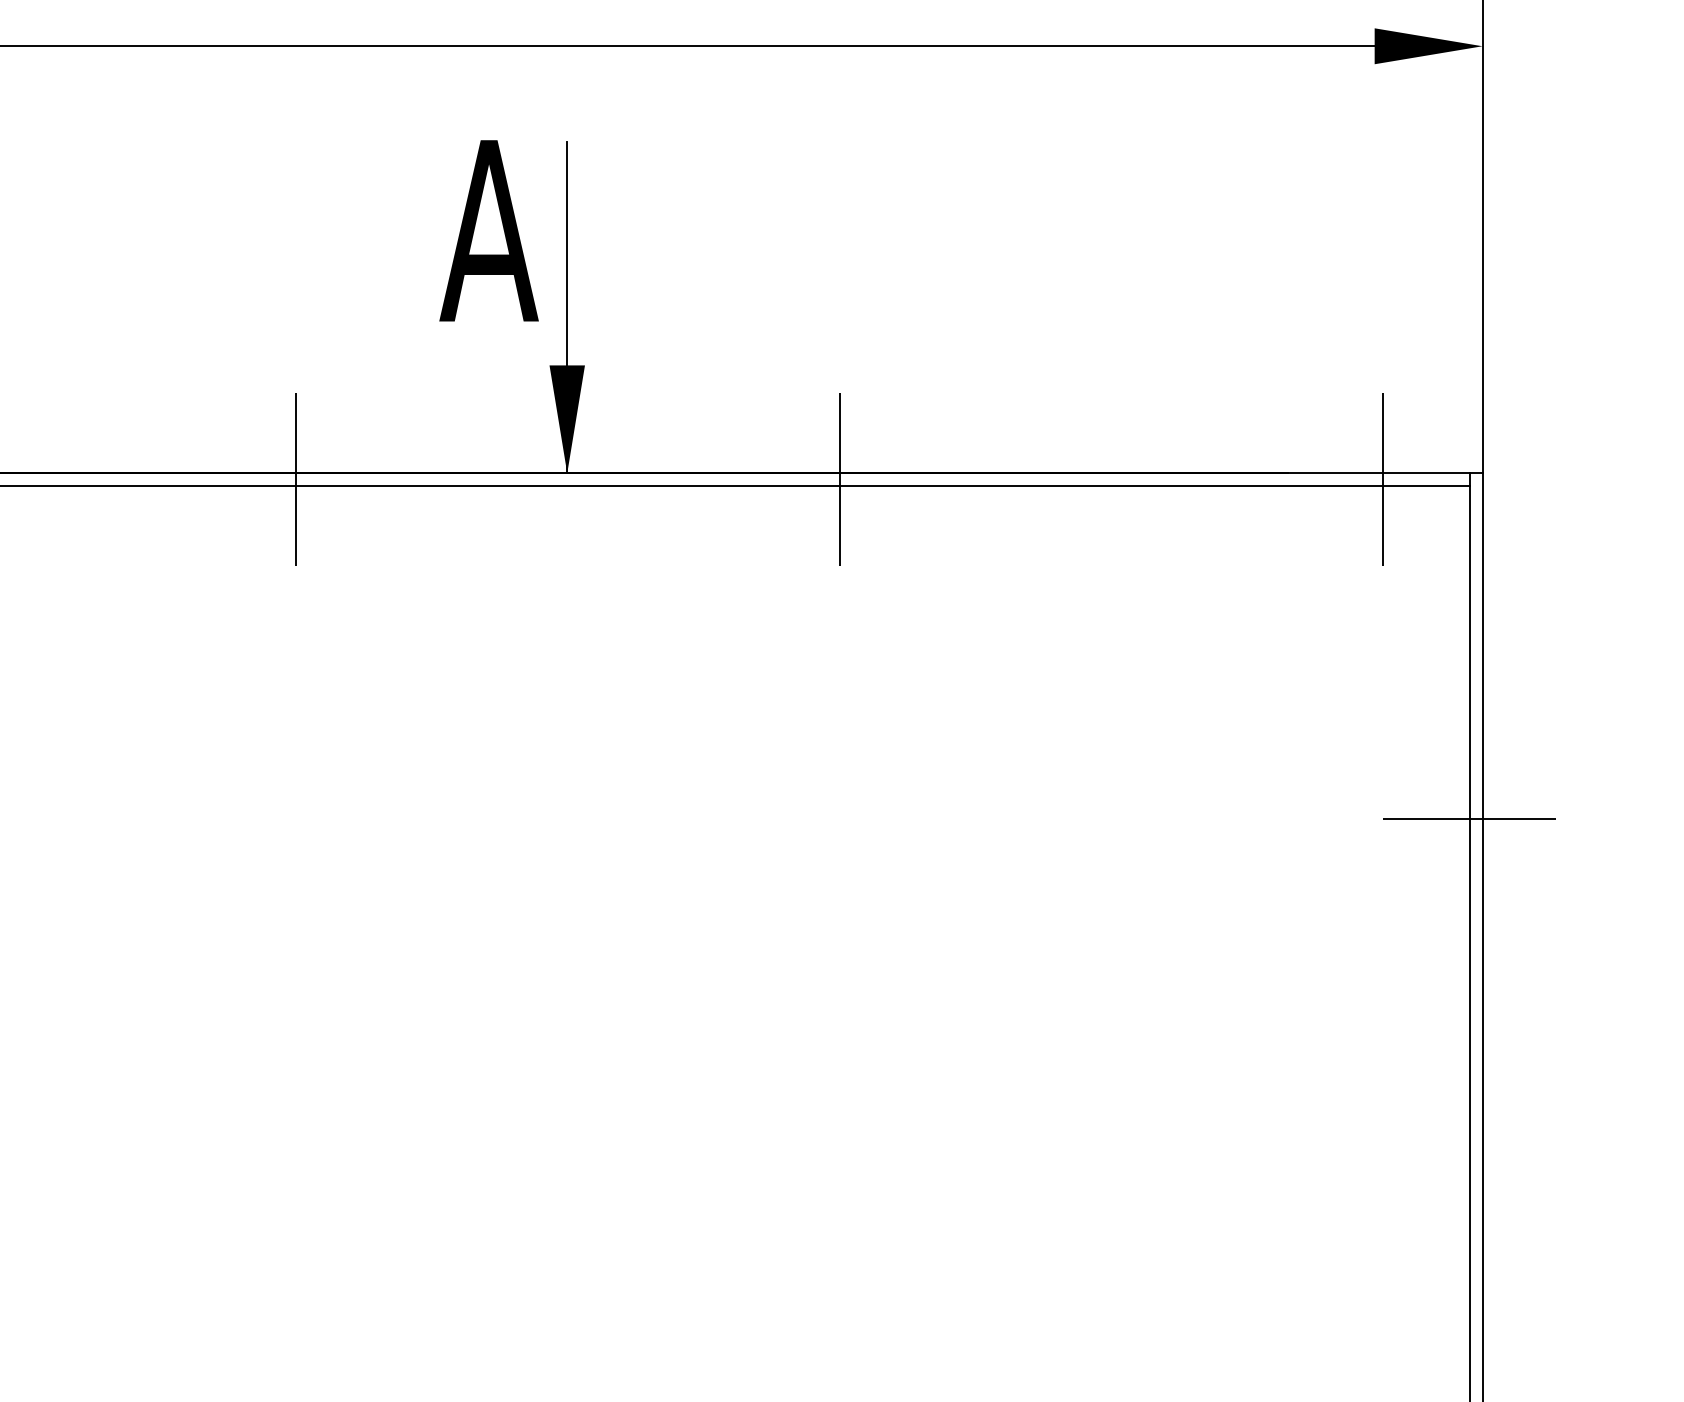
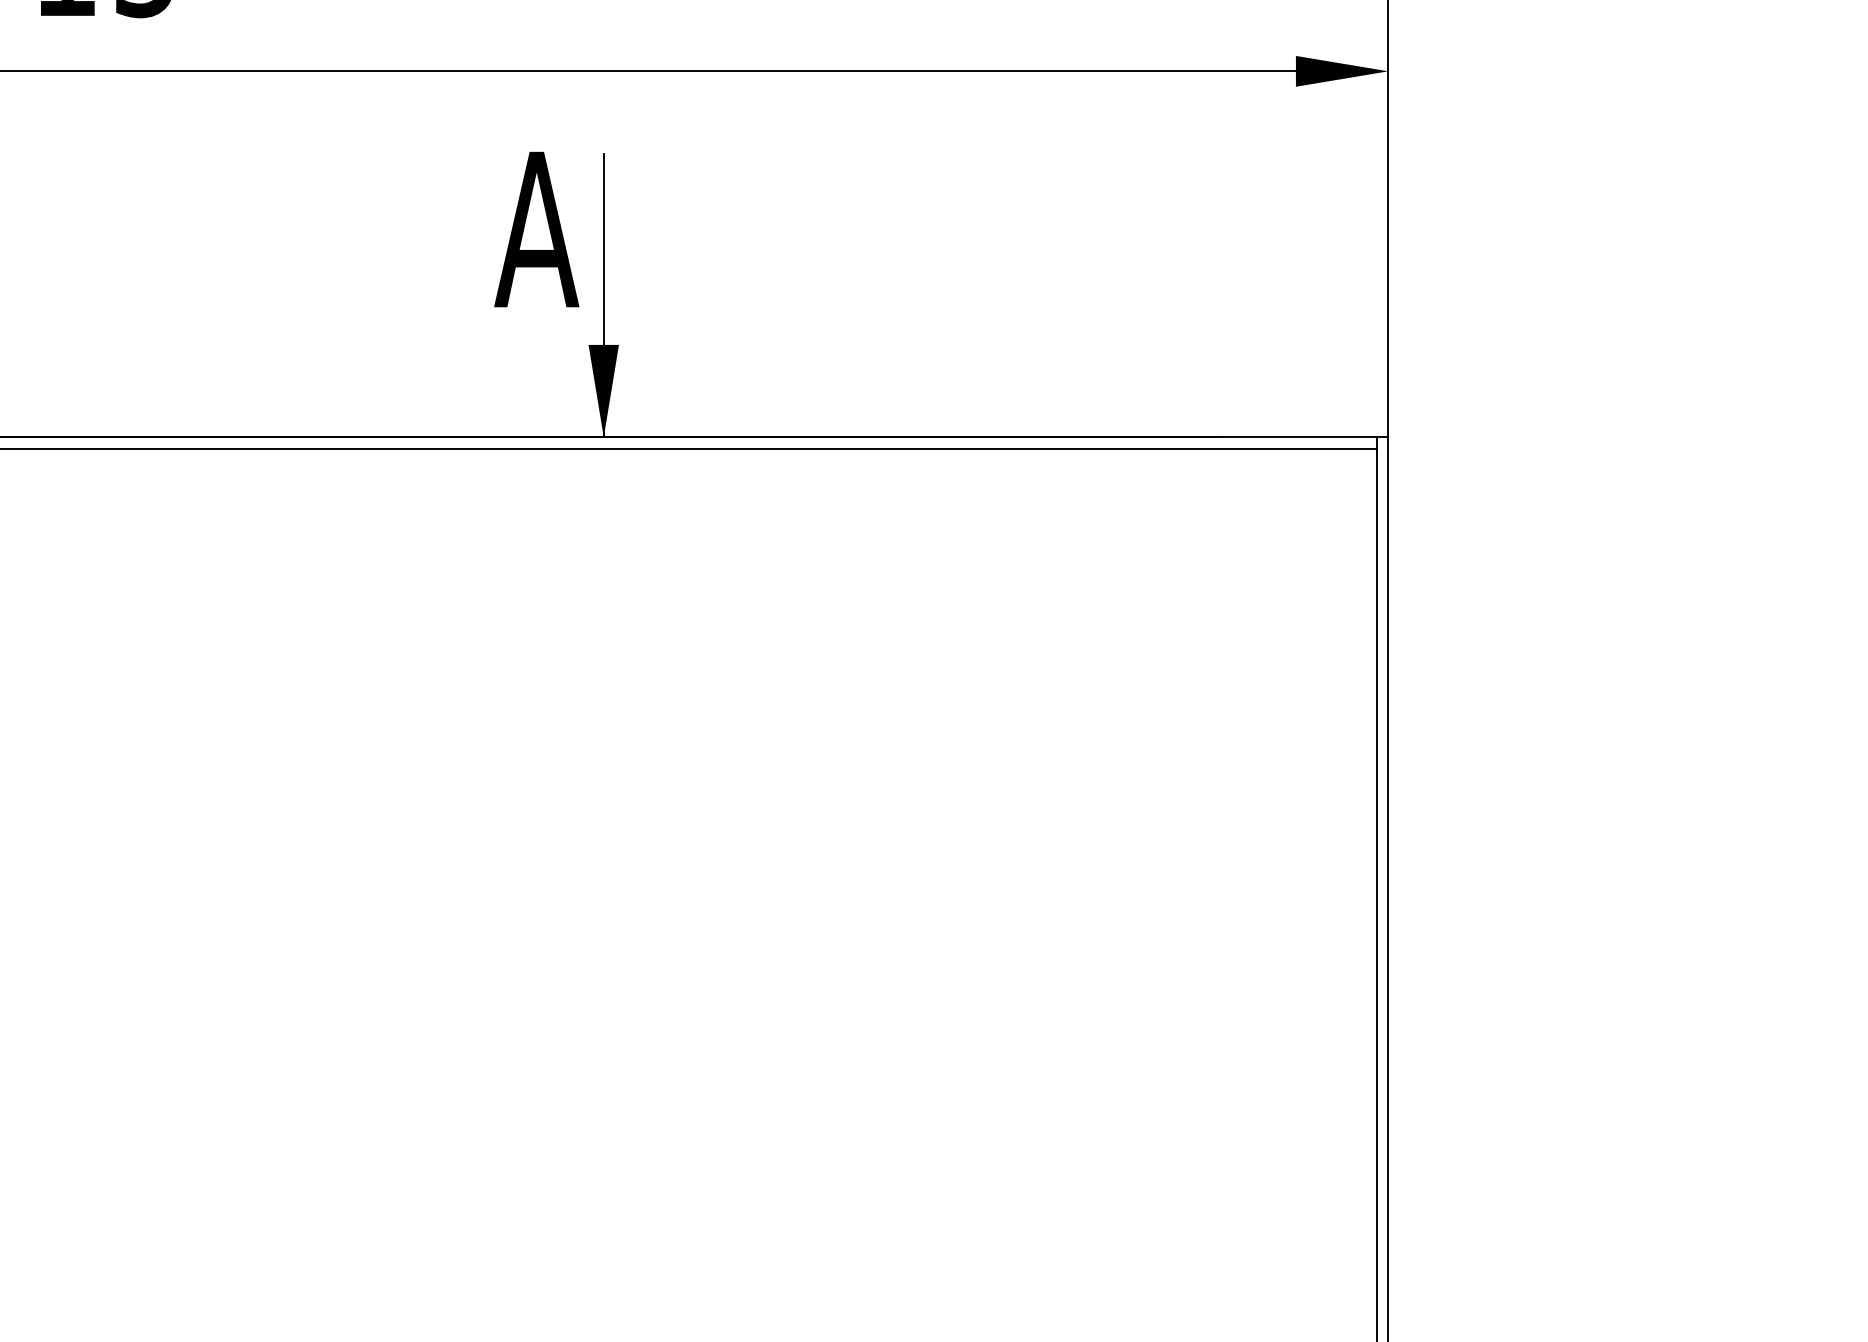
line: (295, 479) -> (370, 442), removed
line: (839, 479) -> (837, 442), removed
line: (1383, 479) -> (1303, 442), removed
line: (1469, 818) -> (1377, 733), removed

